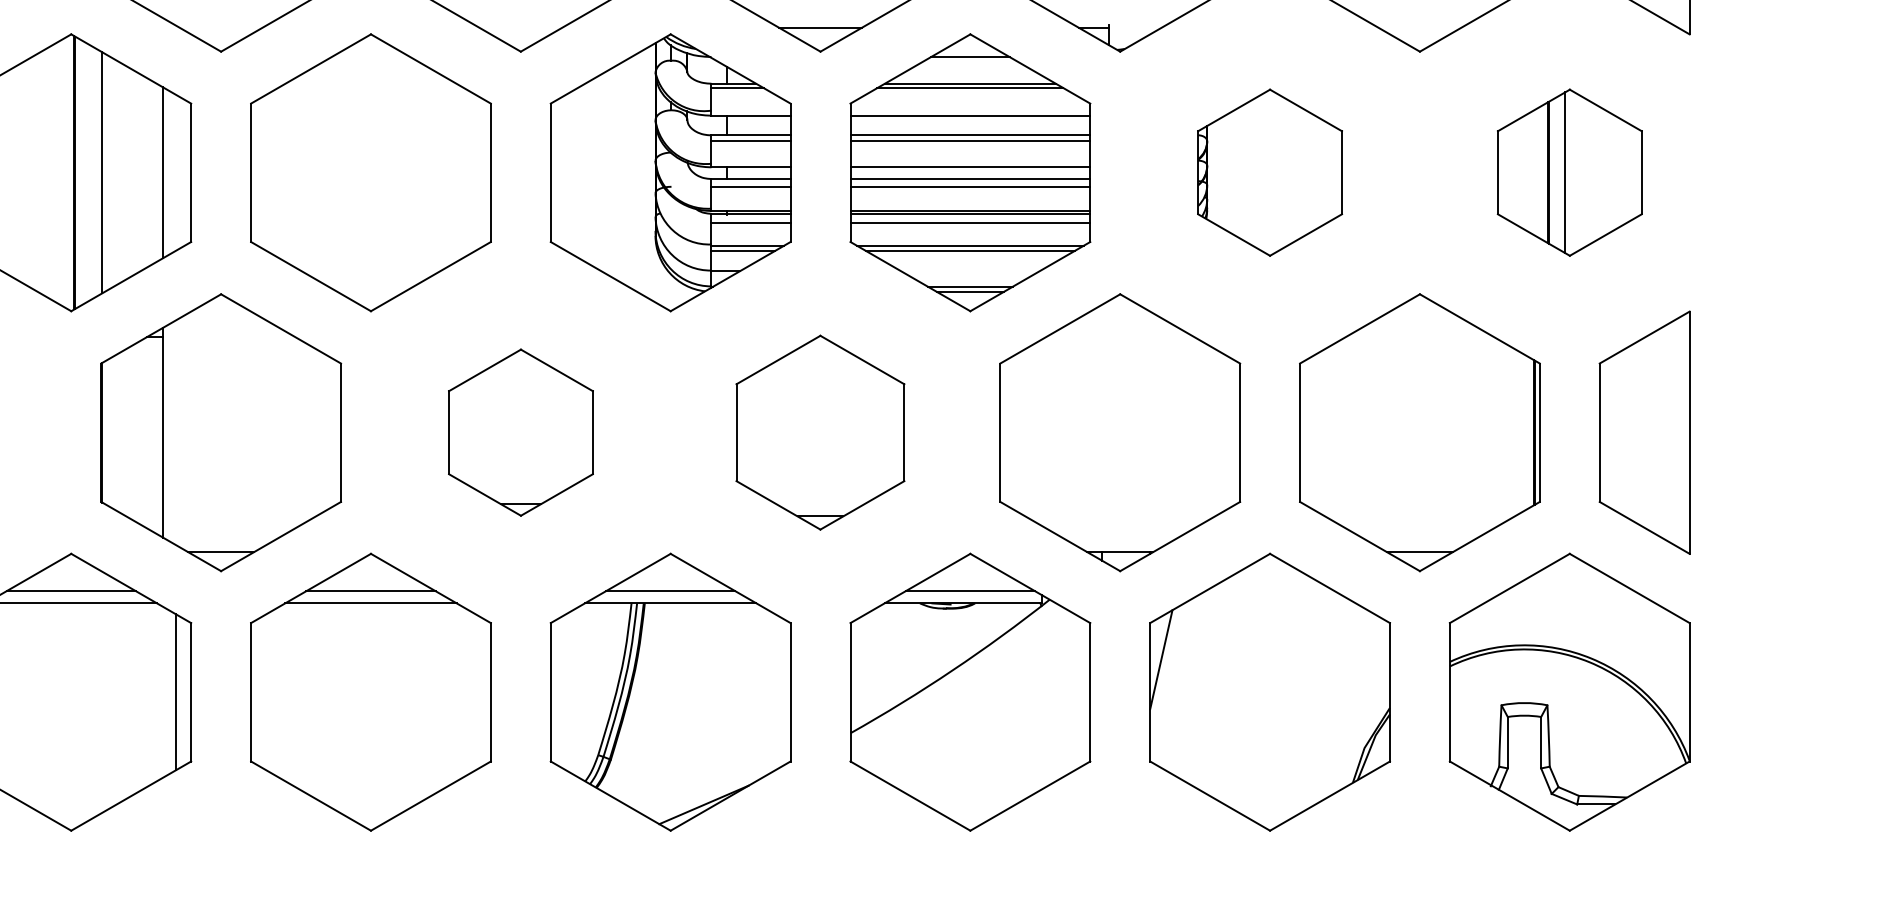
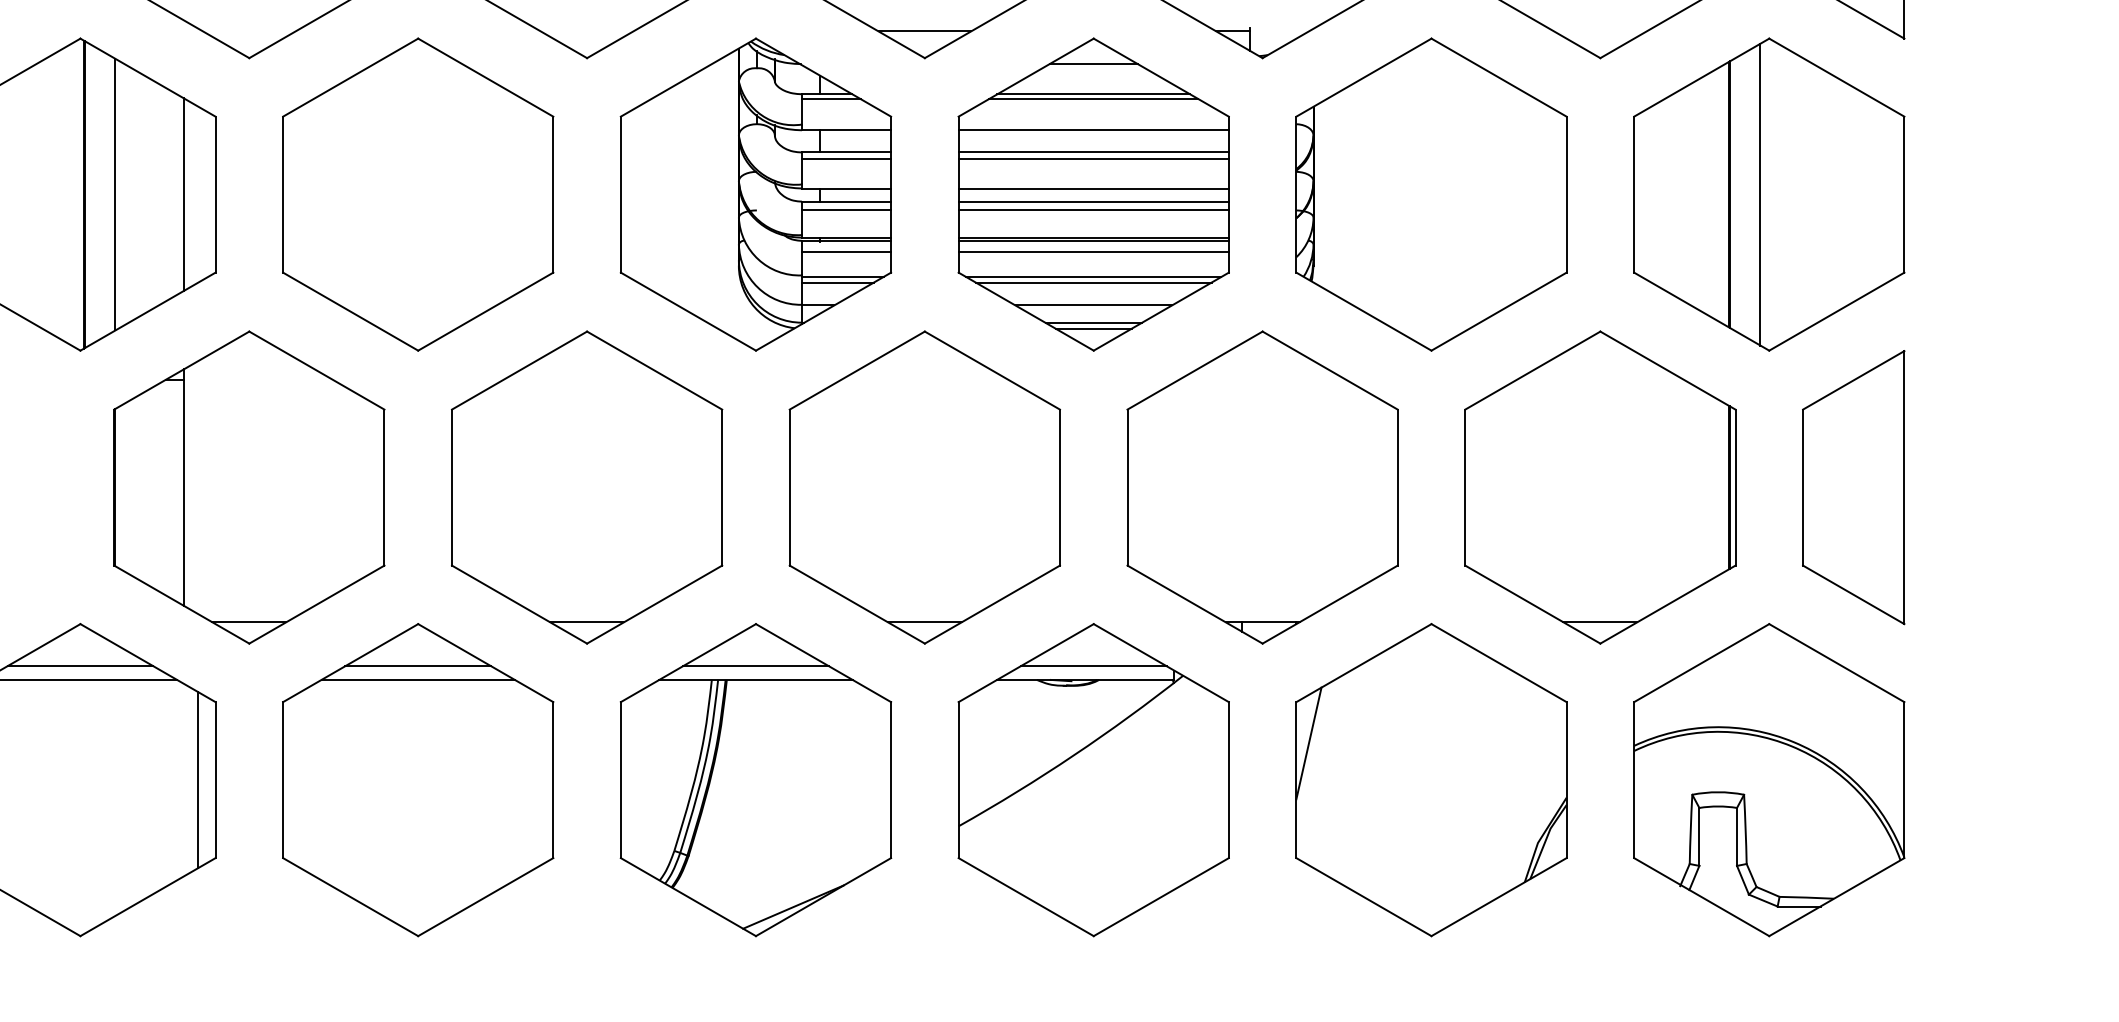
part: (1270, 172) -> (1431, 194), size x1.67
part: (1569, 172) -> (1769, 194), size x1.67
line: (970, 271) -> (1093, 305), added
part: (521, 432) -> (587, 487), size x1.67
part: (820, 432) -> (924, 487), size x1.43

